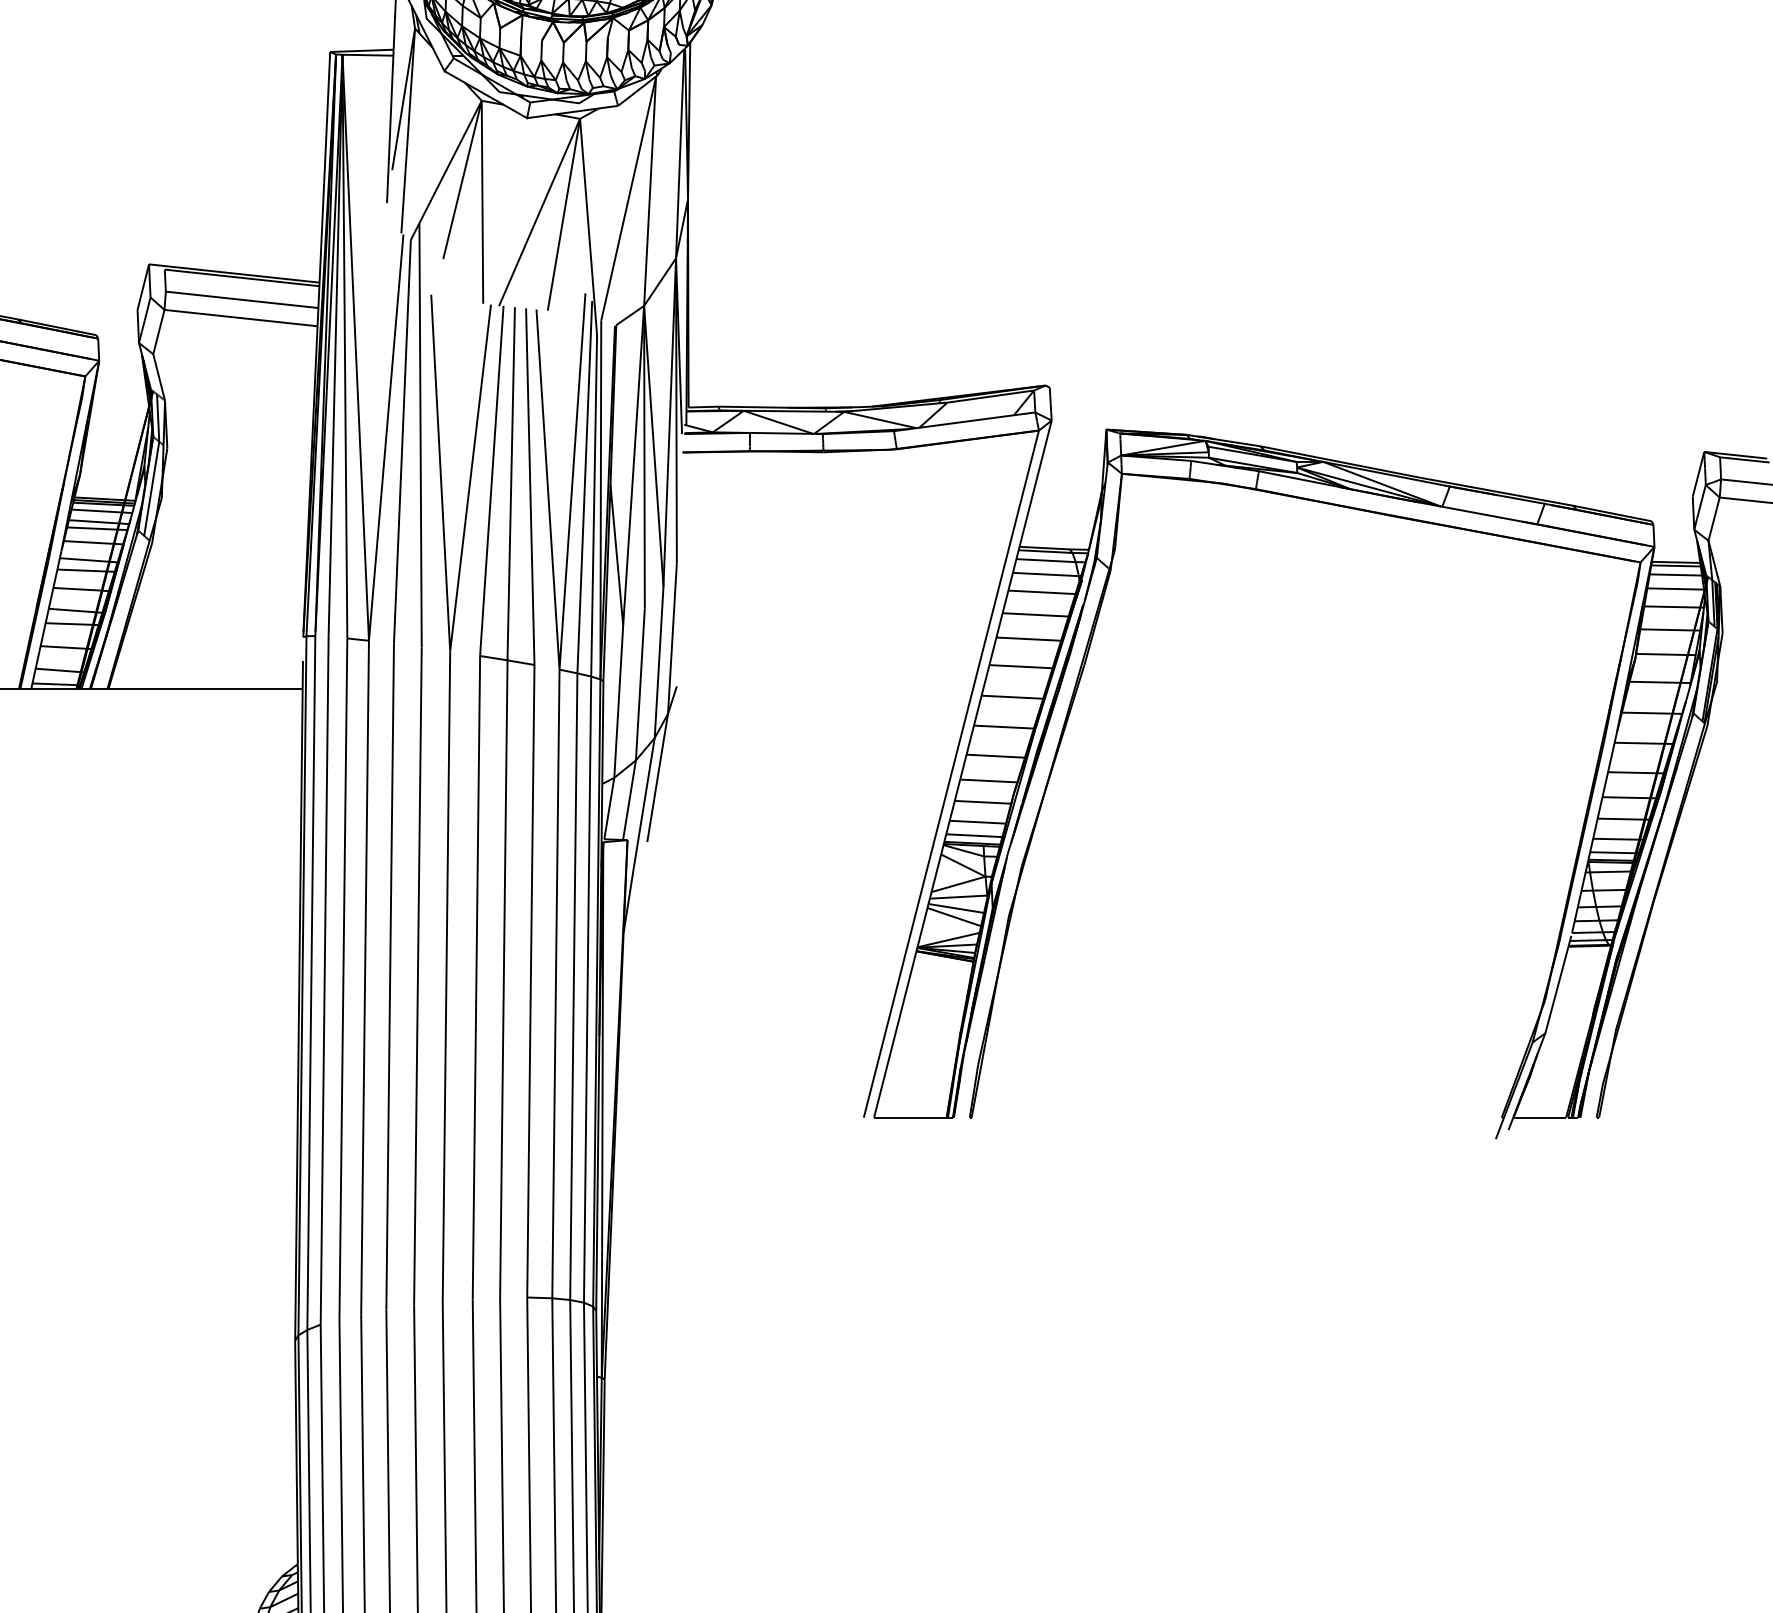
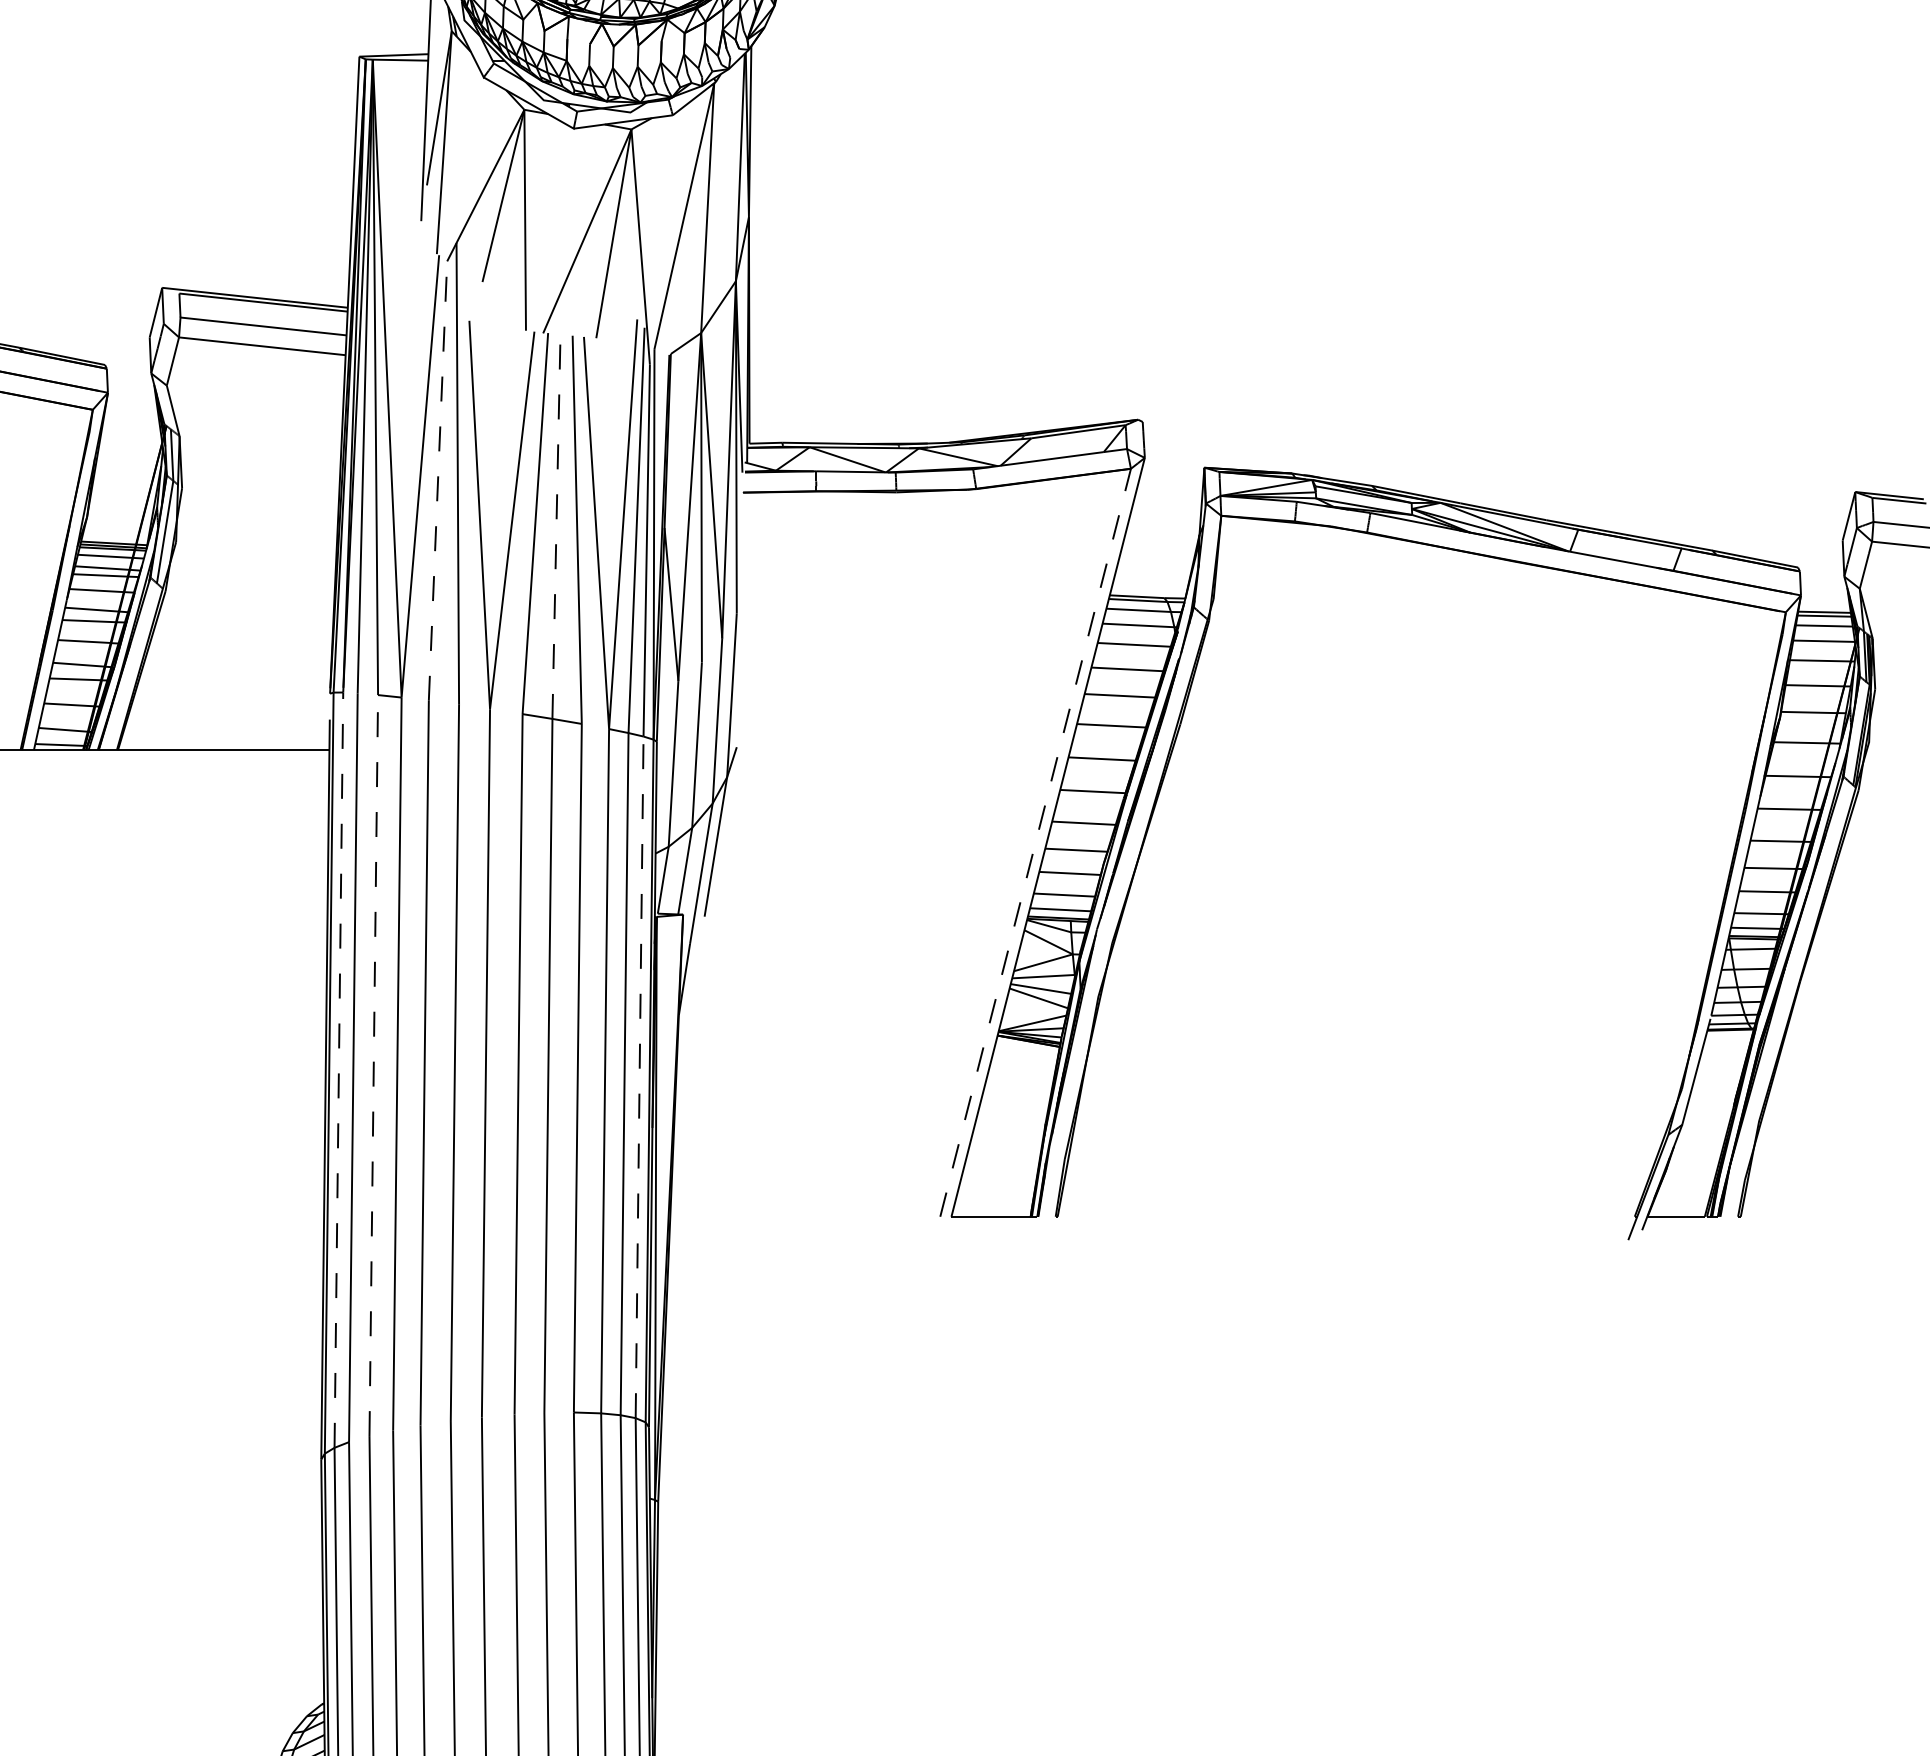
line: (402, 441) -> (438, 480), solid -> dashed
line: (511, 483) -> (556, 526), solid -> dashed
line: (951, 774) -> (1035, 843), solid -> dashed
line: (343, 978) -> (373, 1065), solid -> dashed
line: (311, 983) -> (339, 1070), solid -> dashed
line: (587, 989) -> (639, 1077), solid -> dashed

